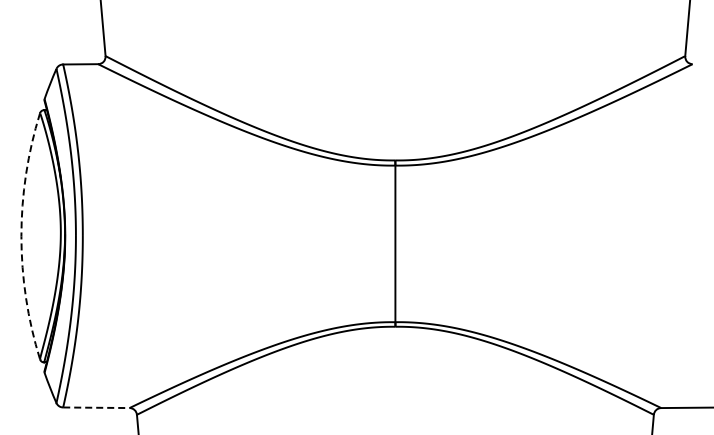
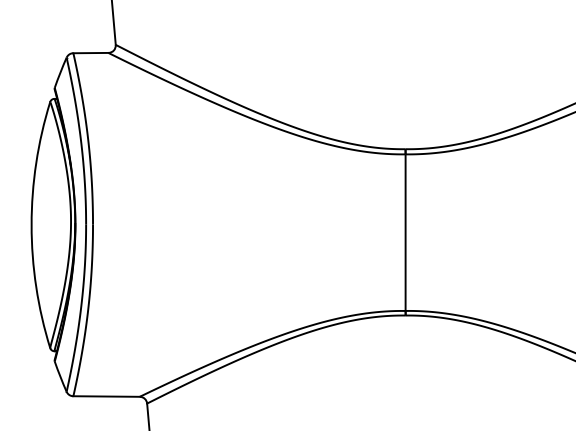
arc: (21, 236) -> (31, 225), dashed -> solid
line: (96, 407) -> (106, 396), dashed -> solid

